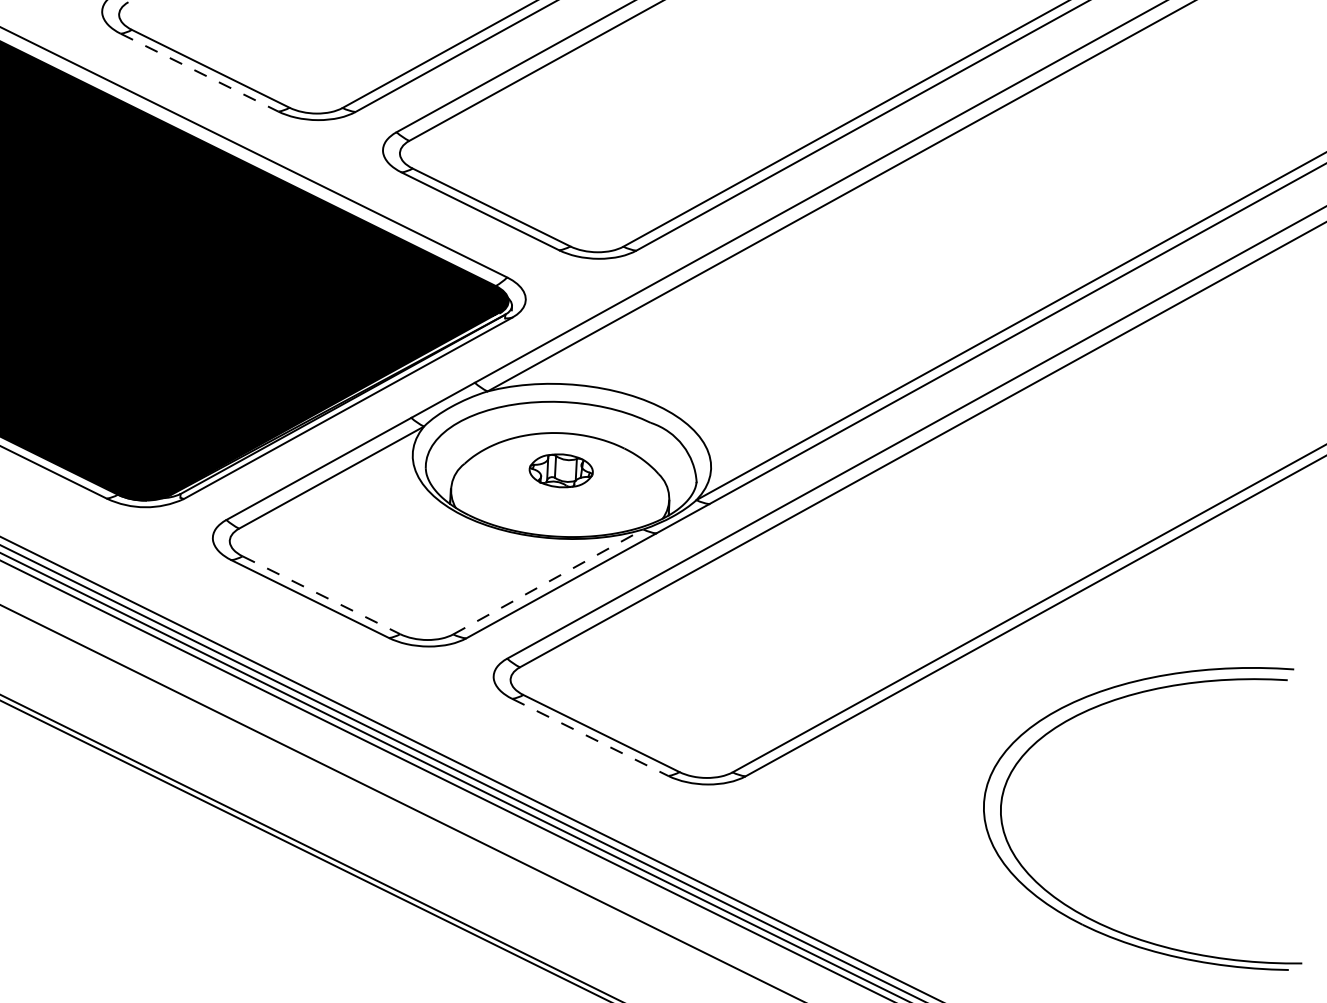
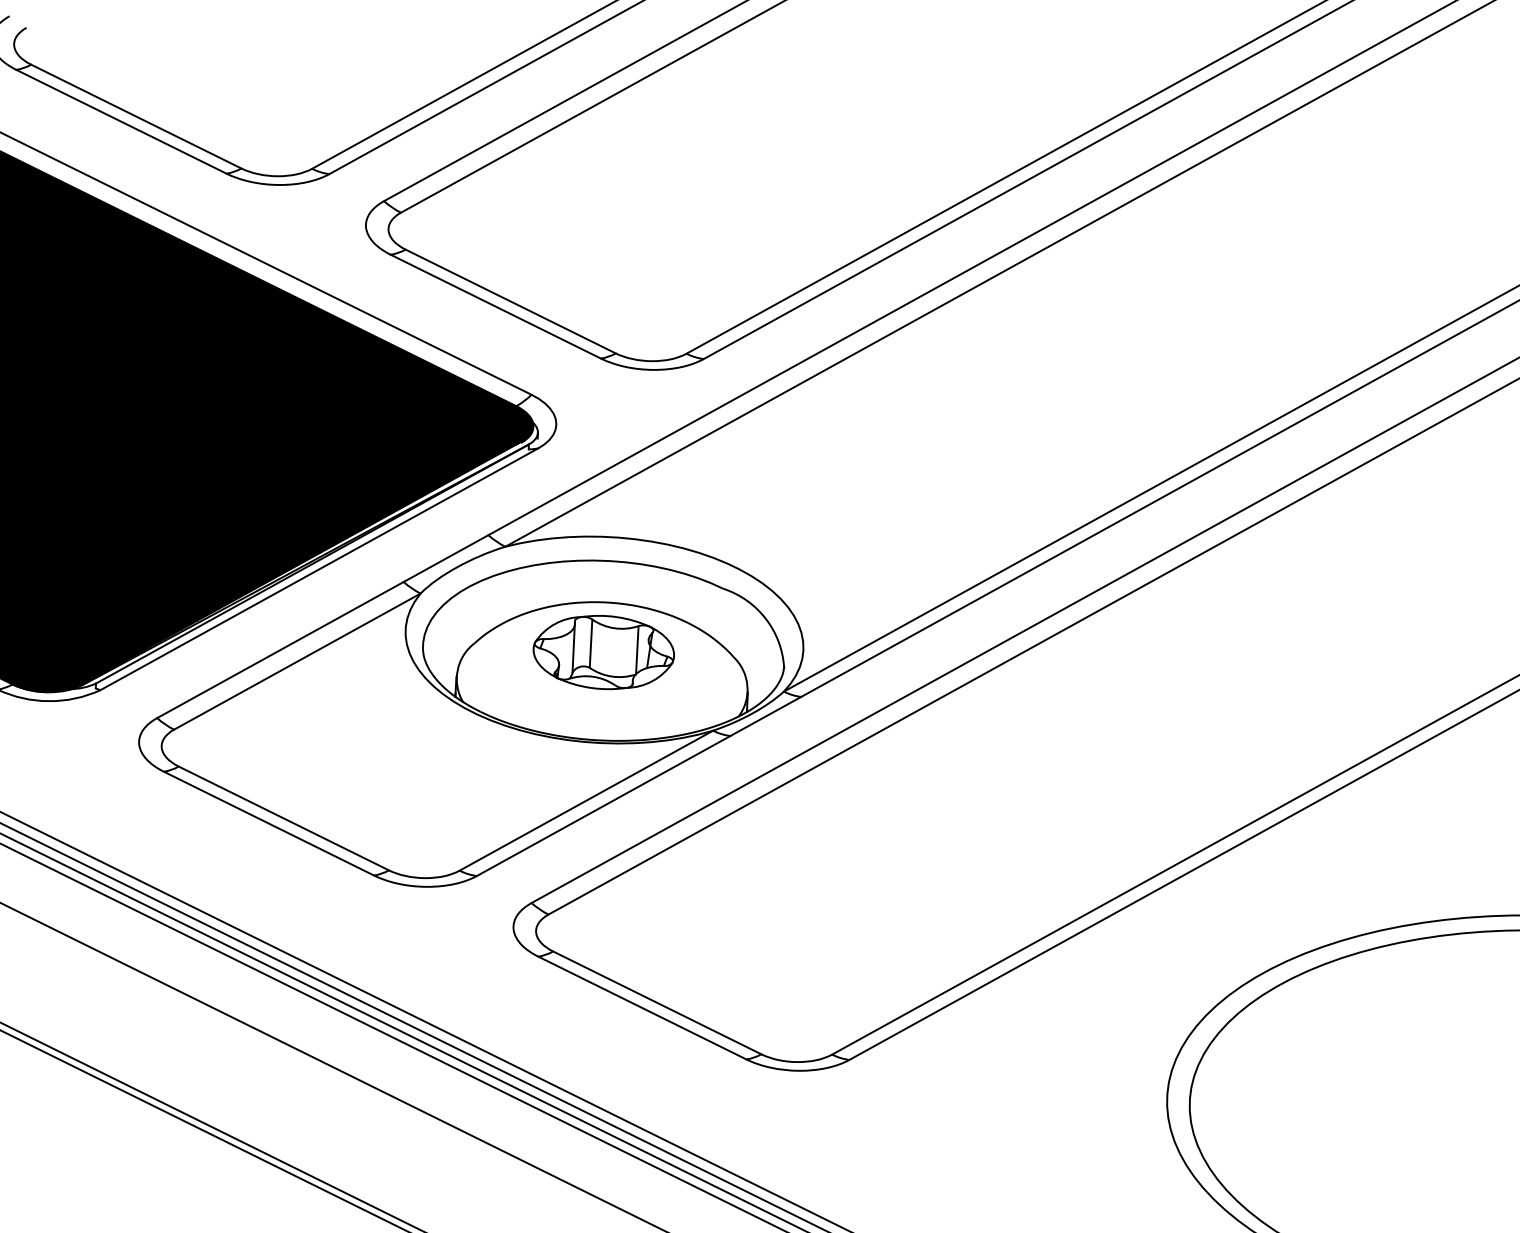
line: (199, 72) -> (121, 121), dashed -> solid
part: (560, 470) -> (602, 652), size x1.67
line: (548, 581) -> (586, 800), dashed -> solid
line: (321, 595) -> (283, 818), dashed -> solid
line: (590, 737) -> (642, 1008), dashed -> solid

